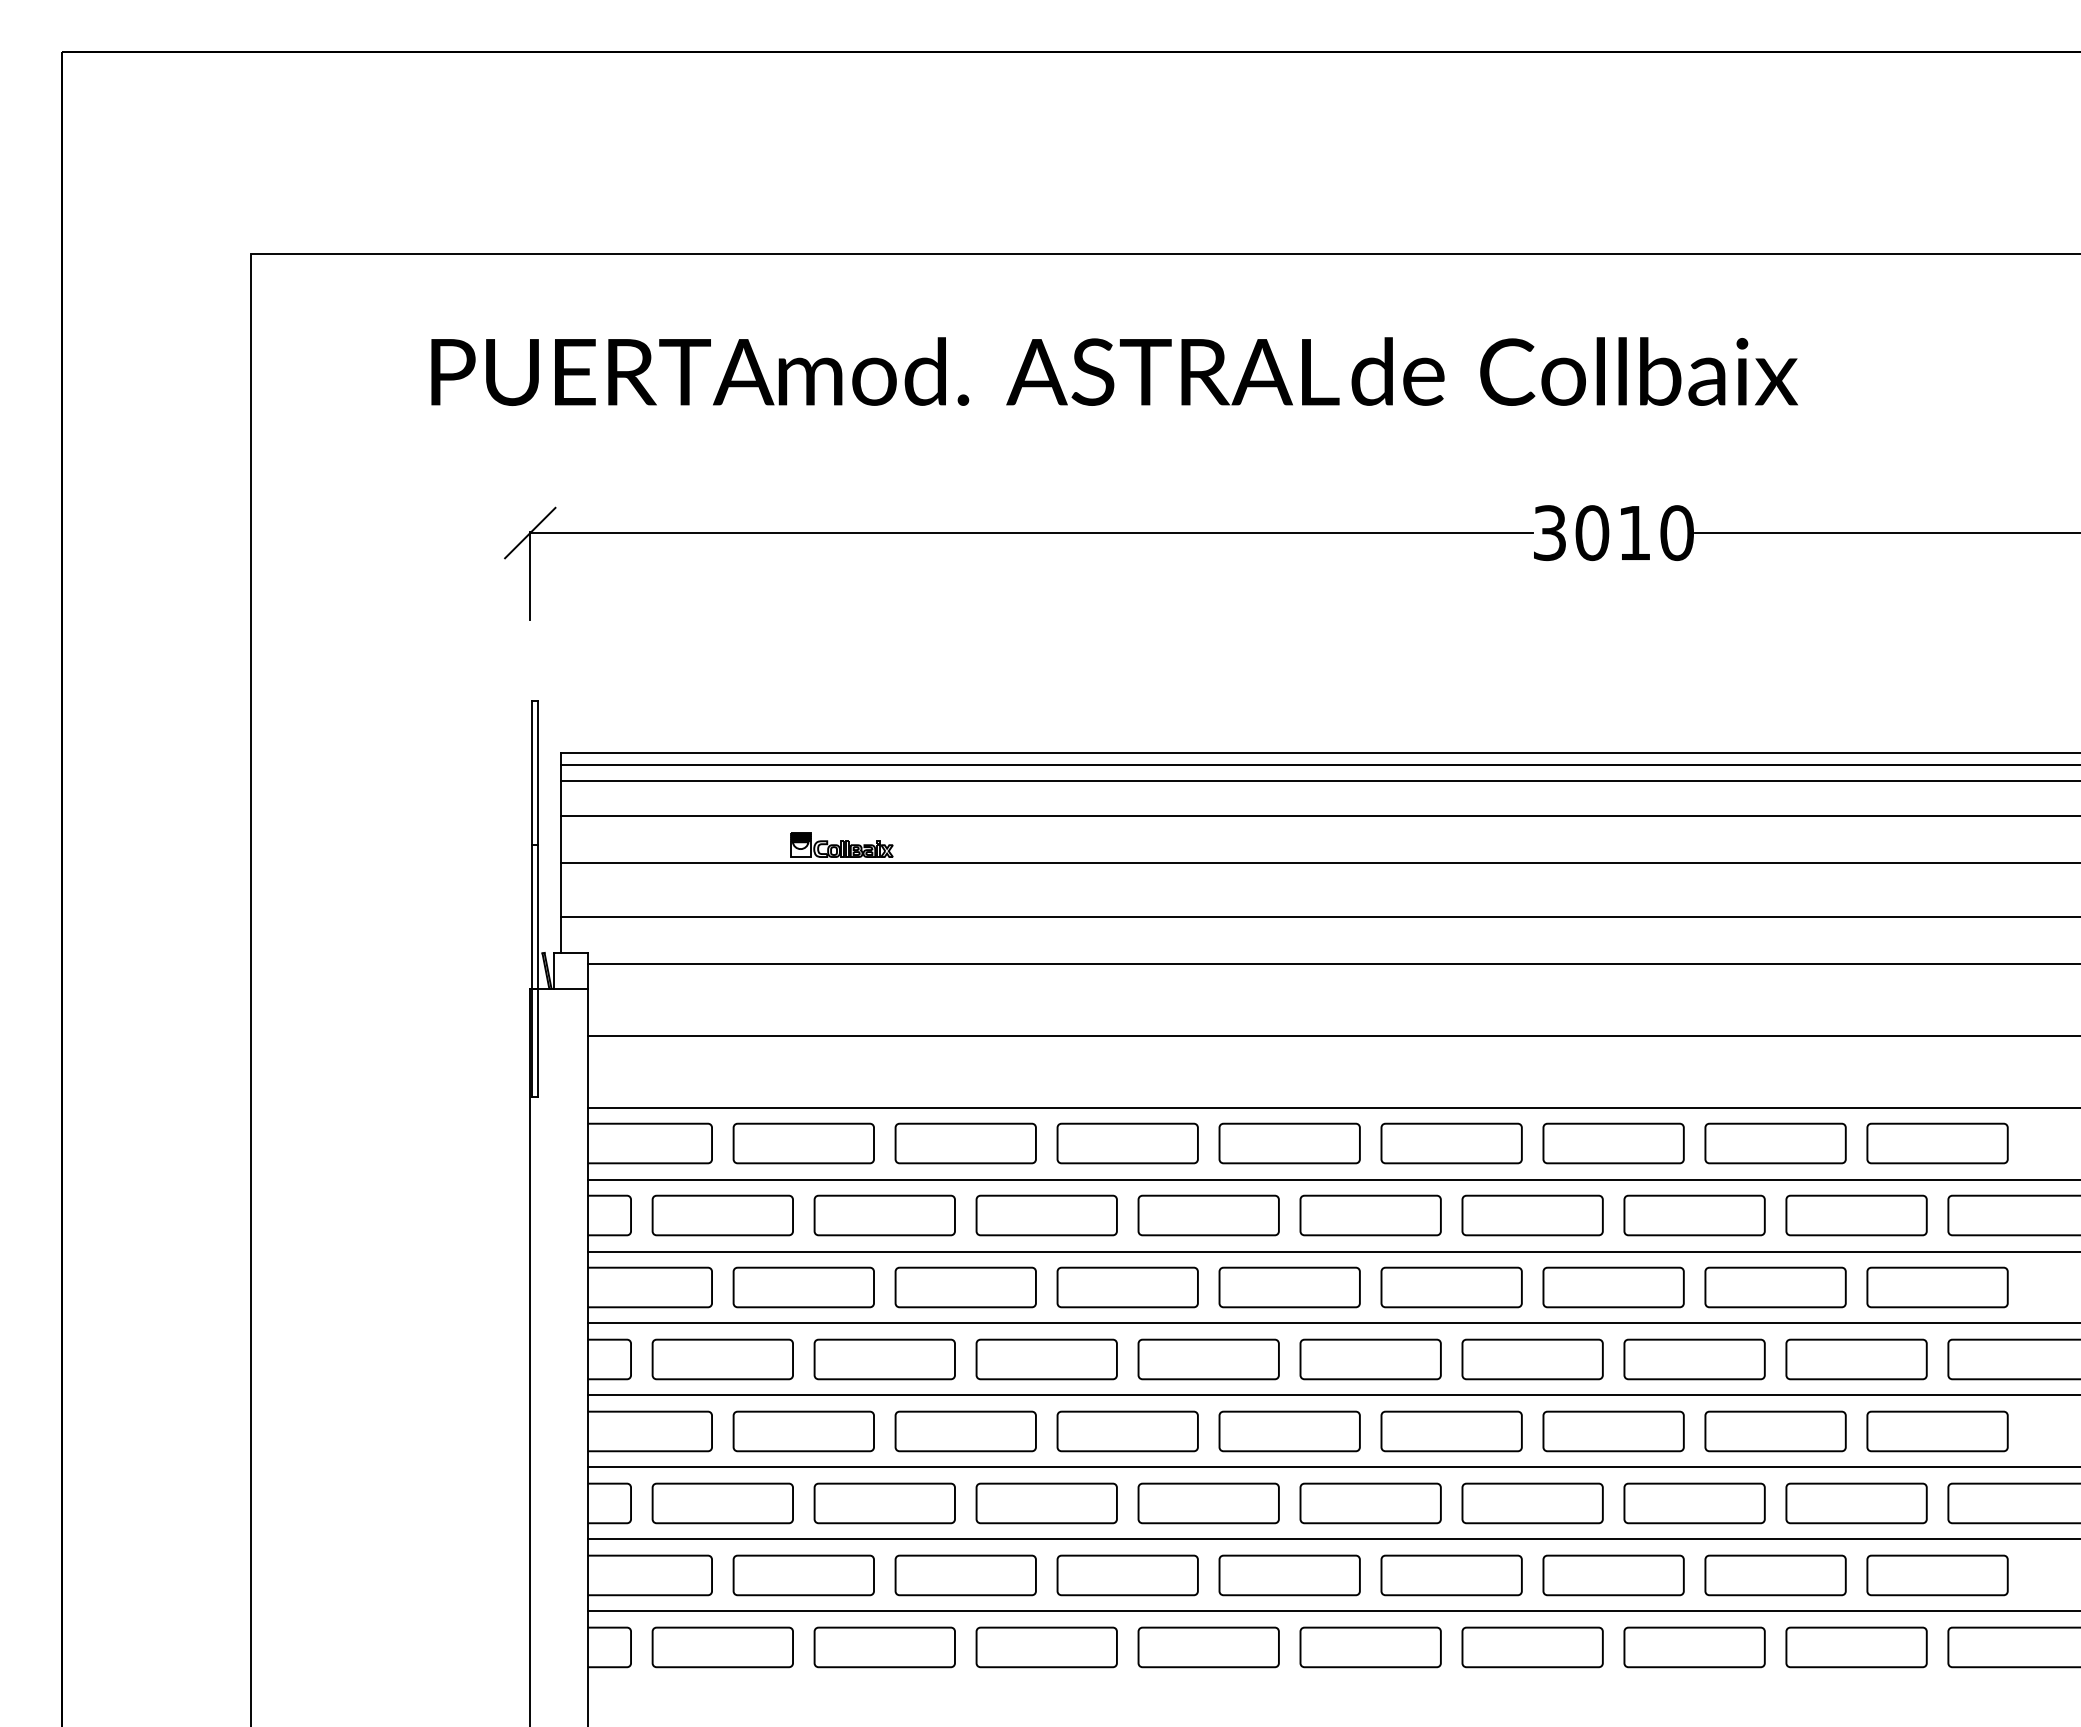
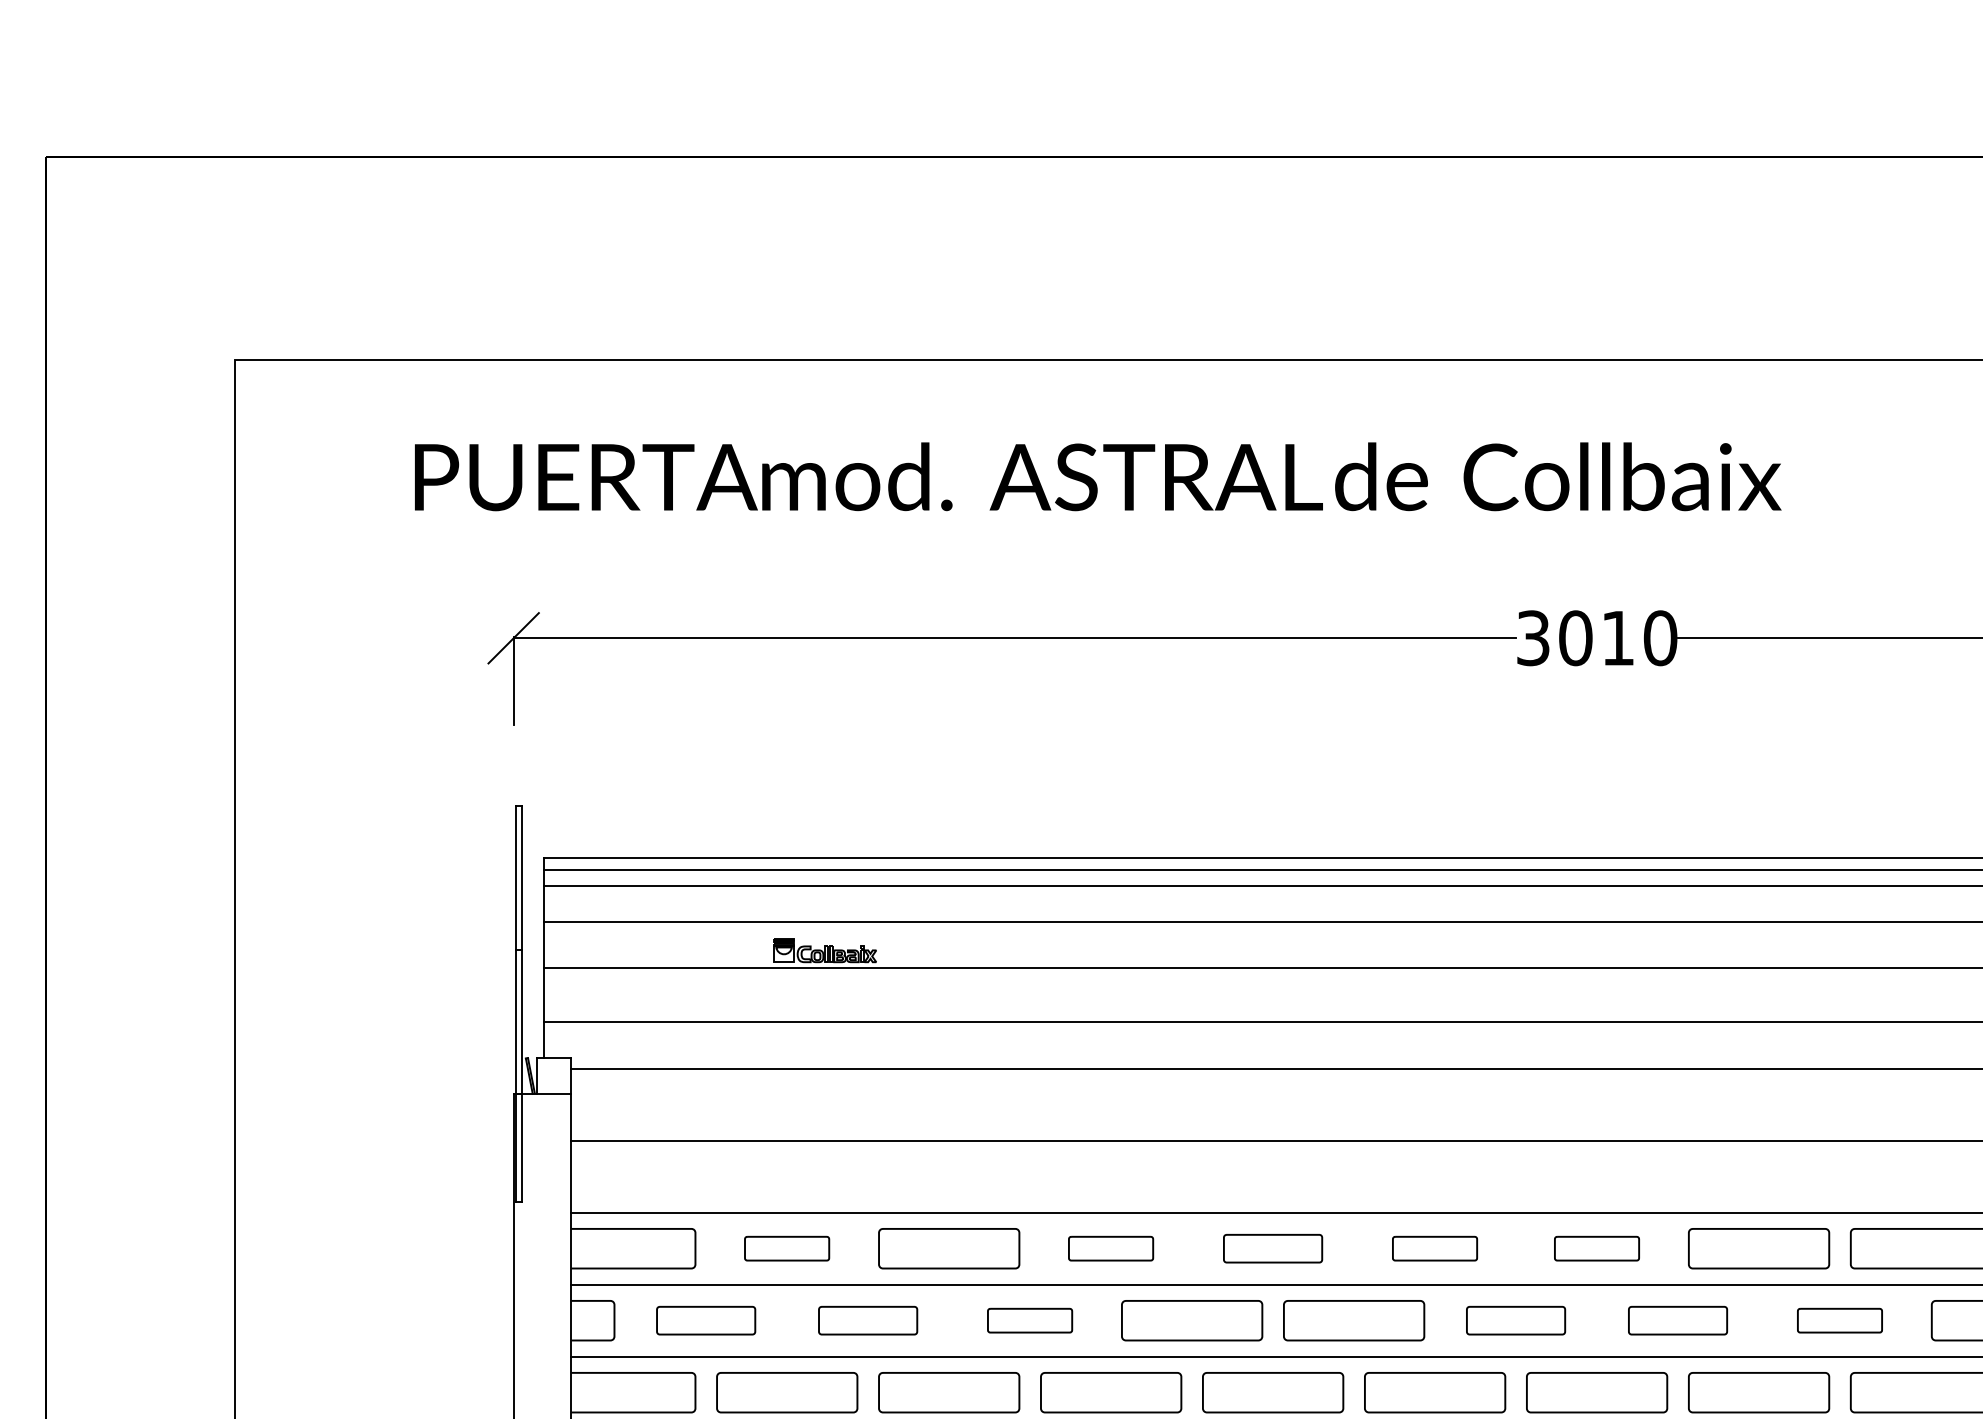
part: (803, 1143) -> (786, 1248), size x0.6
part: (1127, 1143) -> (1110, 1248), size x0.6
part: (1289, 1143) -> (1272, 1248), size x0.7
part: (1451, 1143) -> (1434, 1248), size x0.6
part: (1613, 1143) -> (1596, 1248), size x0.6
part: (722, 1215) -> (705, 1320), size x0.7
part: (884, 1215) -> (867, 1320), size x0.7
part: (1046, 1215) -> (1029, 1320), size x0.6
part: (1532, 1215) -> (1515, 1320), size x0.7
part: (1694, 1215) -> (1677, 1320), size x0.7
part: (1856, 1215) -> (1839, 1320), size x0.6

